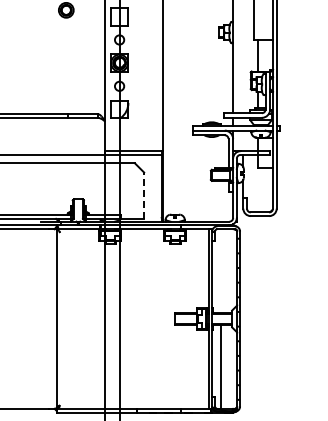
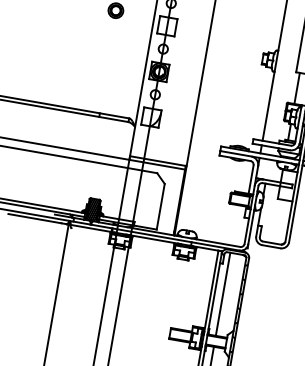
line: (144, 195) -> (161, 206), dashed -> solid
hatch: (77, 211) -> (92, 210), added
line: (220, 271) -> (222, 294), added

